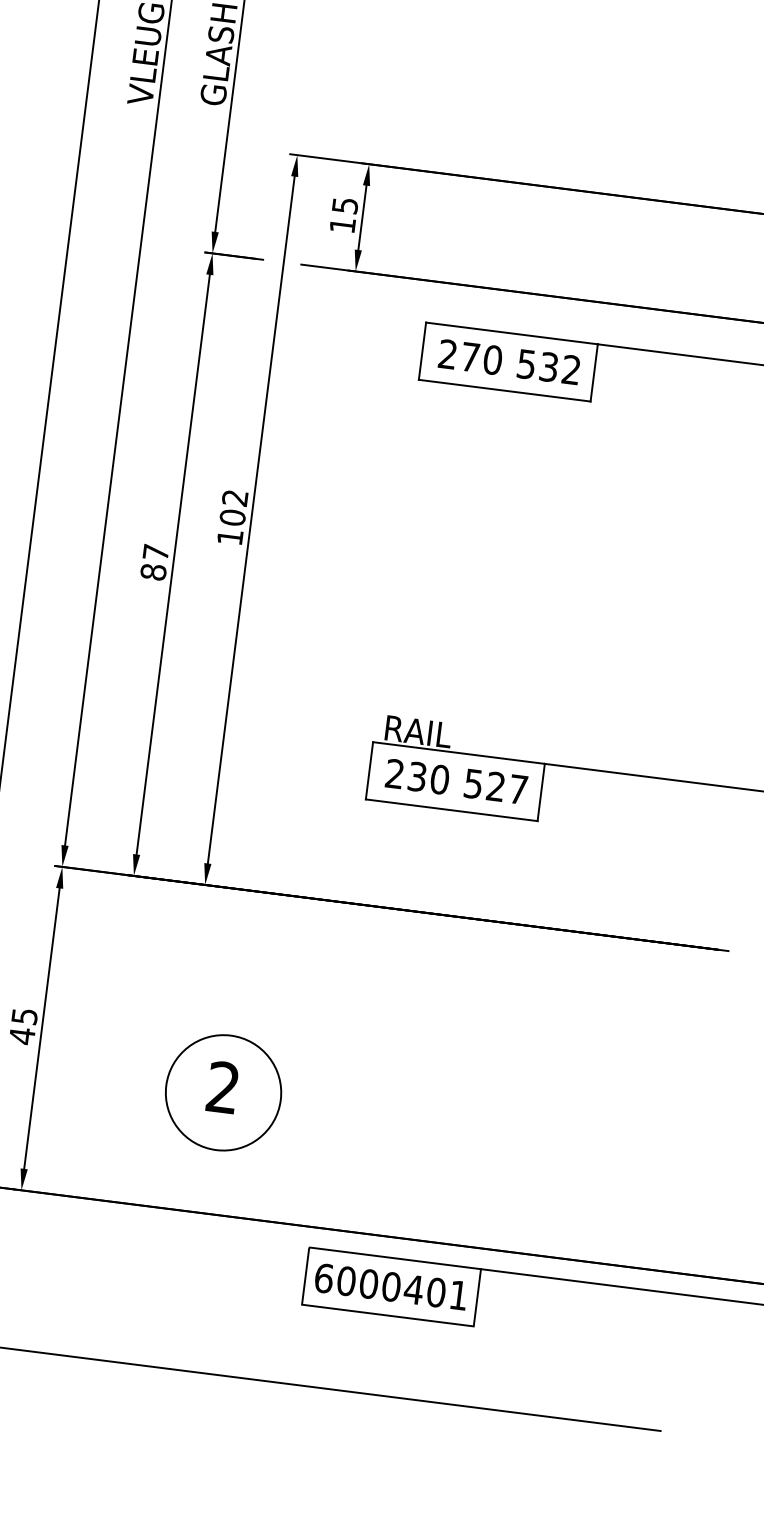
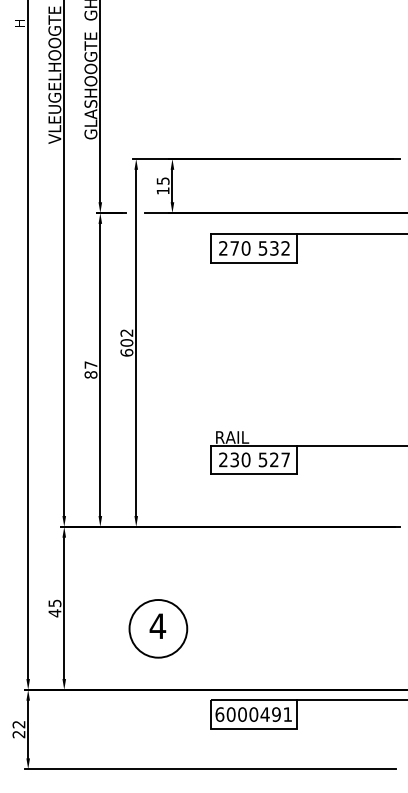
text: (229, 536) -> (126, 352), 102 -> 602
text: (222, 1085) -> (157, 625), 2 -> 4
text: (436, 1292) -> (276, 714), 6000401 -> 6000491

